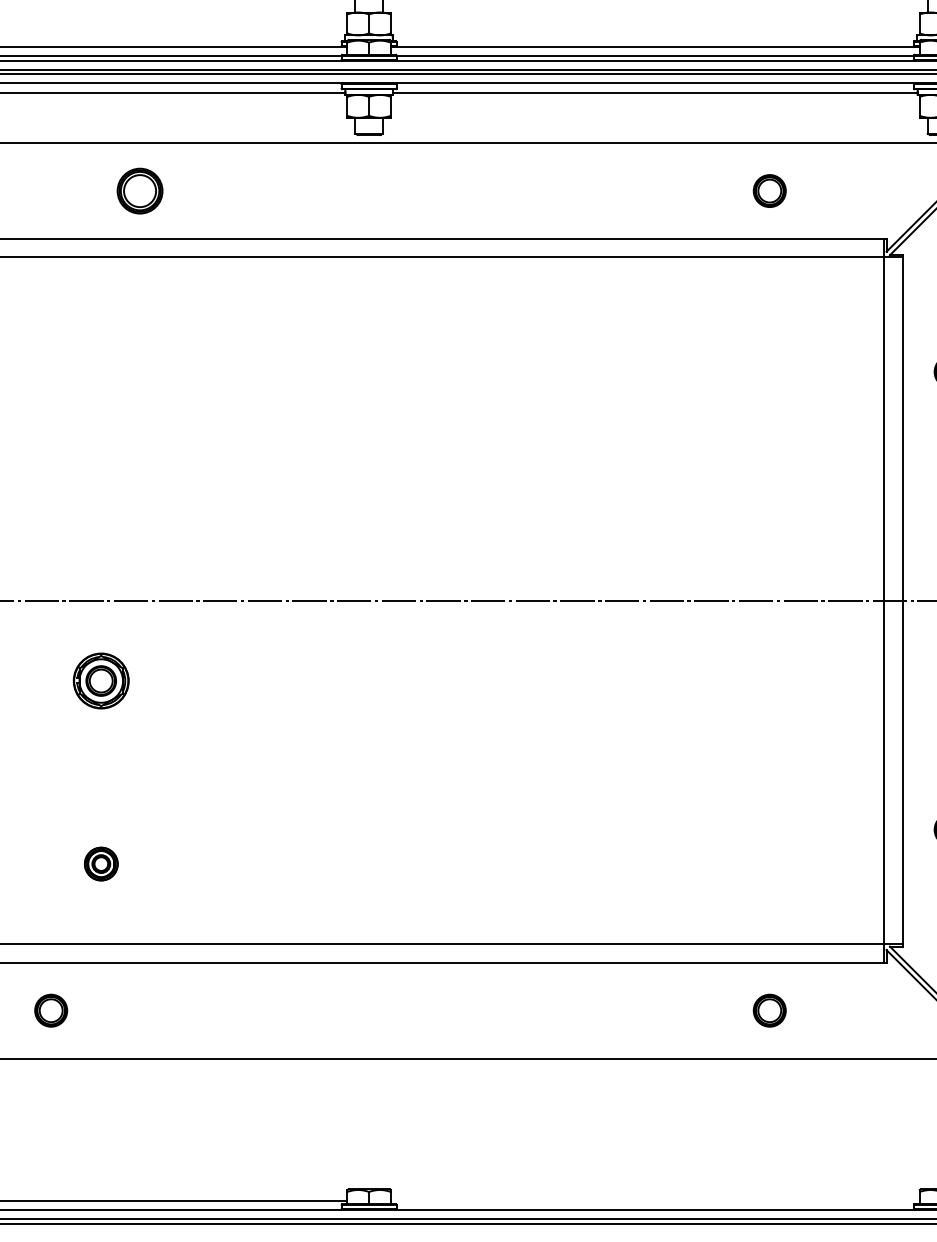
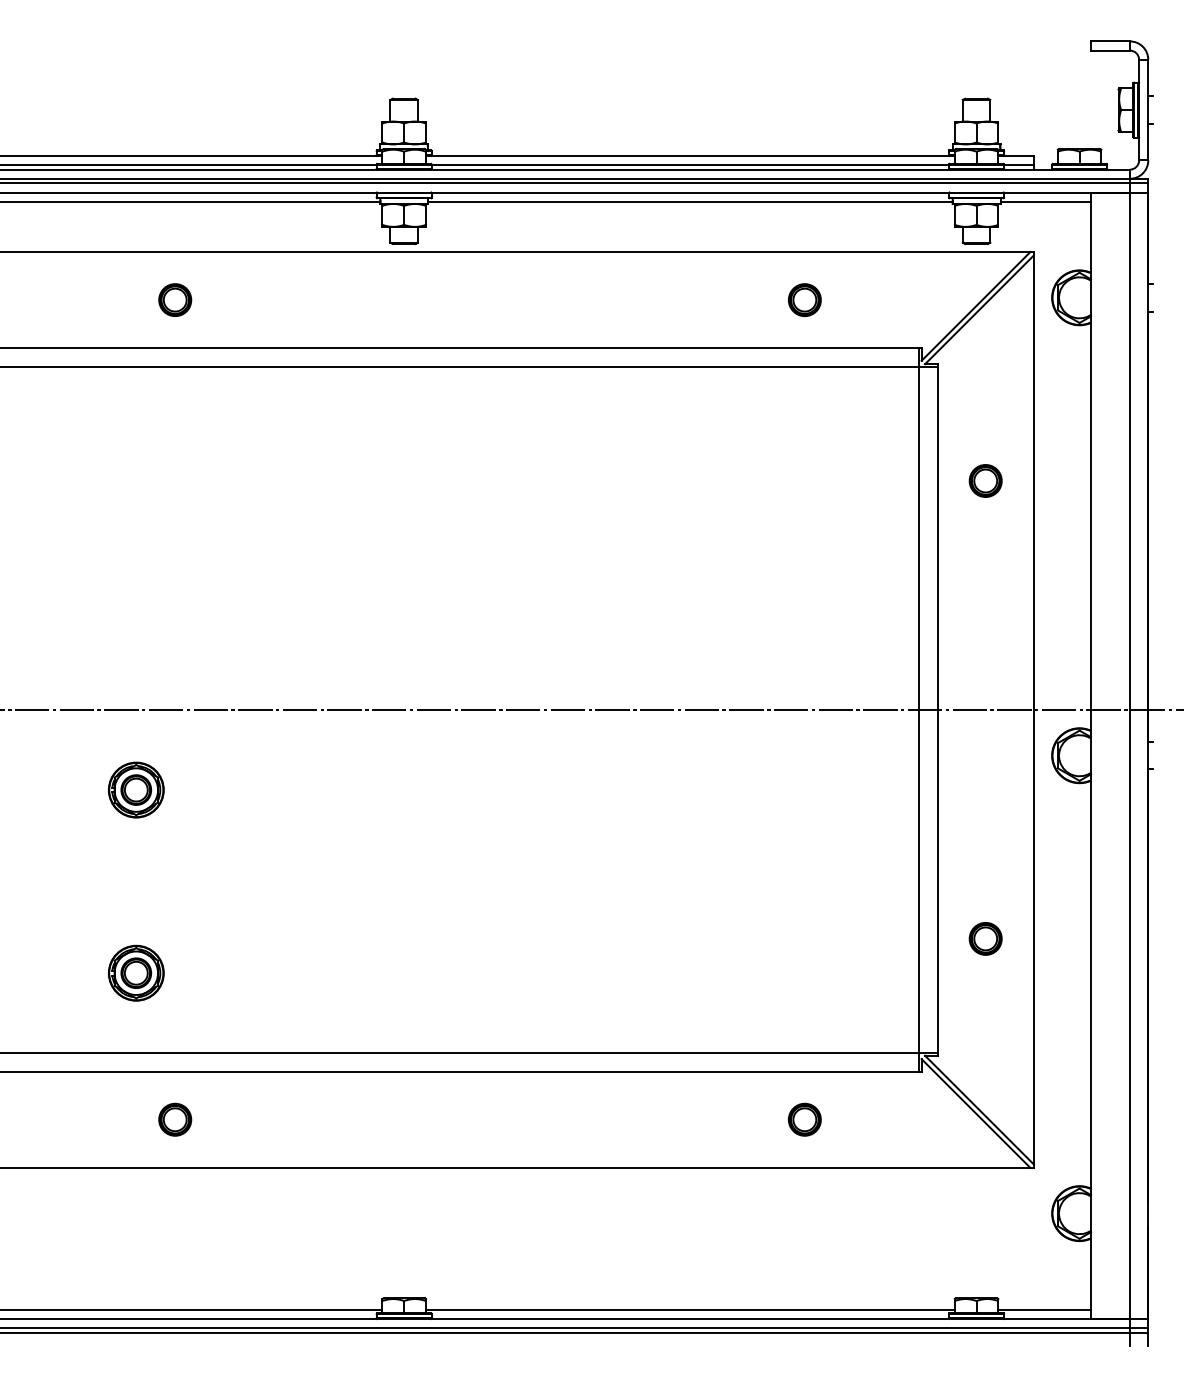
part: (140, 190) -> (175, 299), size x0.71
part: (101, 863) -> (136, 972), size x1.67
part: (51, 1010) -> (175, 1119), moved
line: (654, 1200) -> (689, 1309), added

